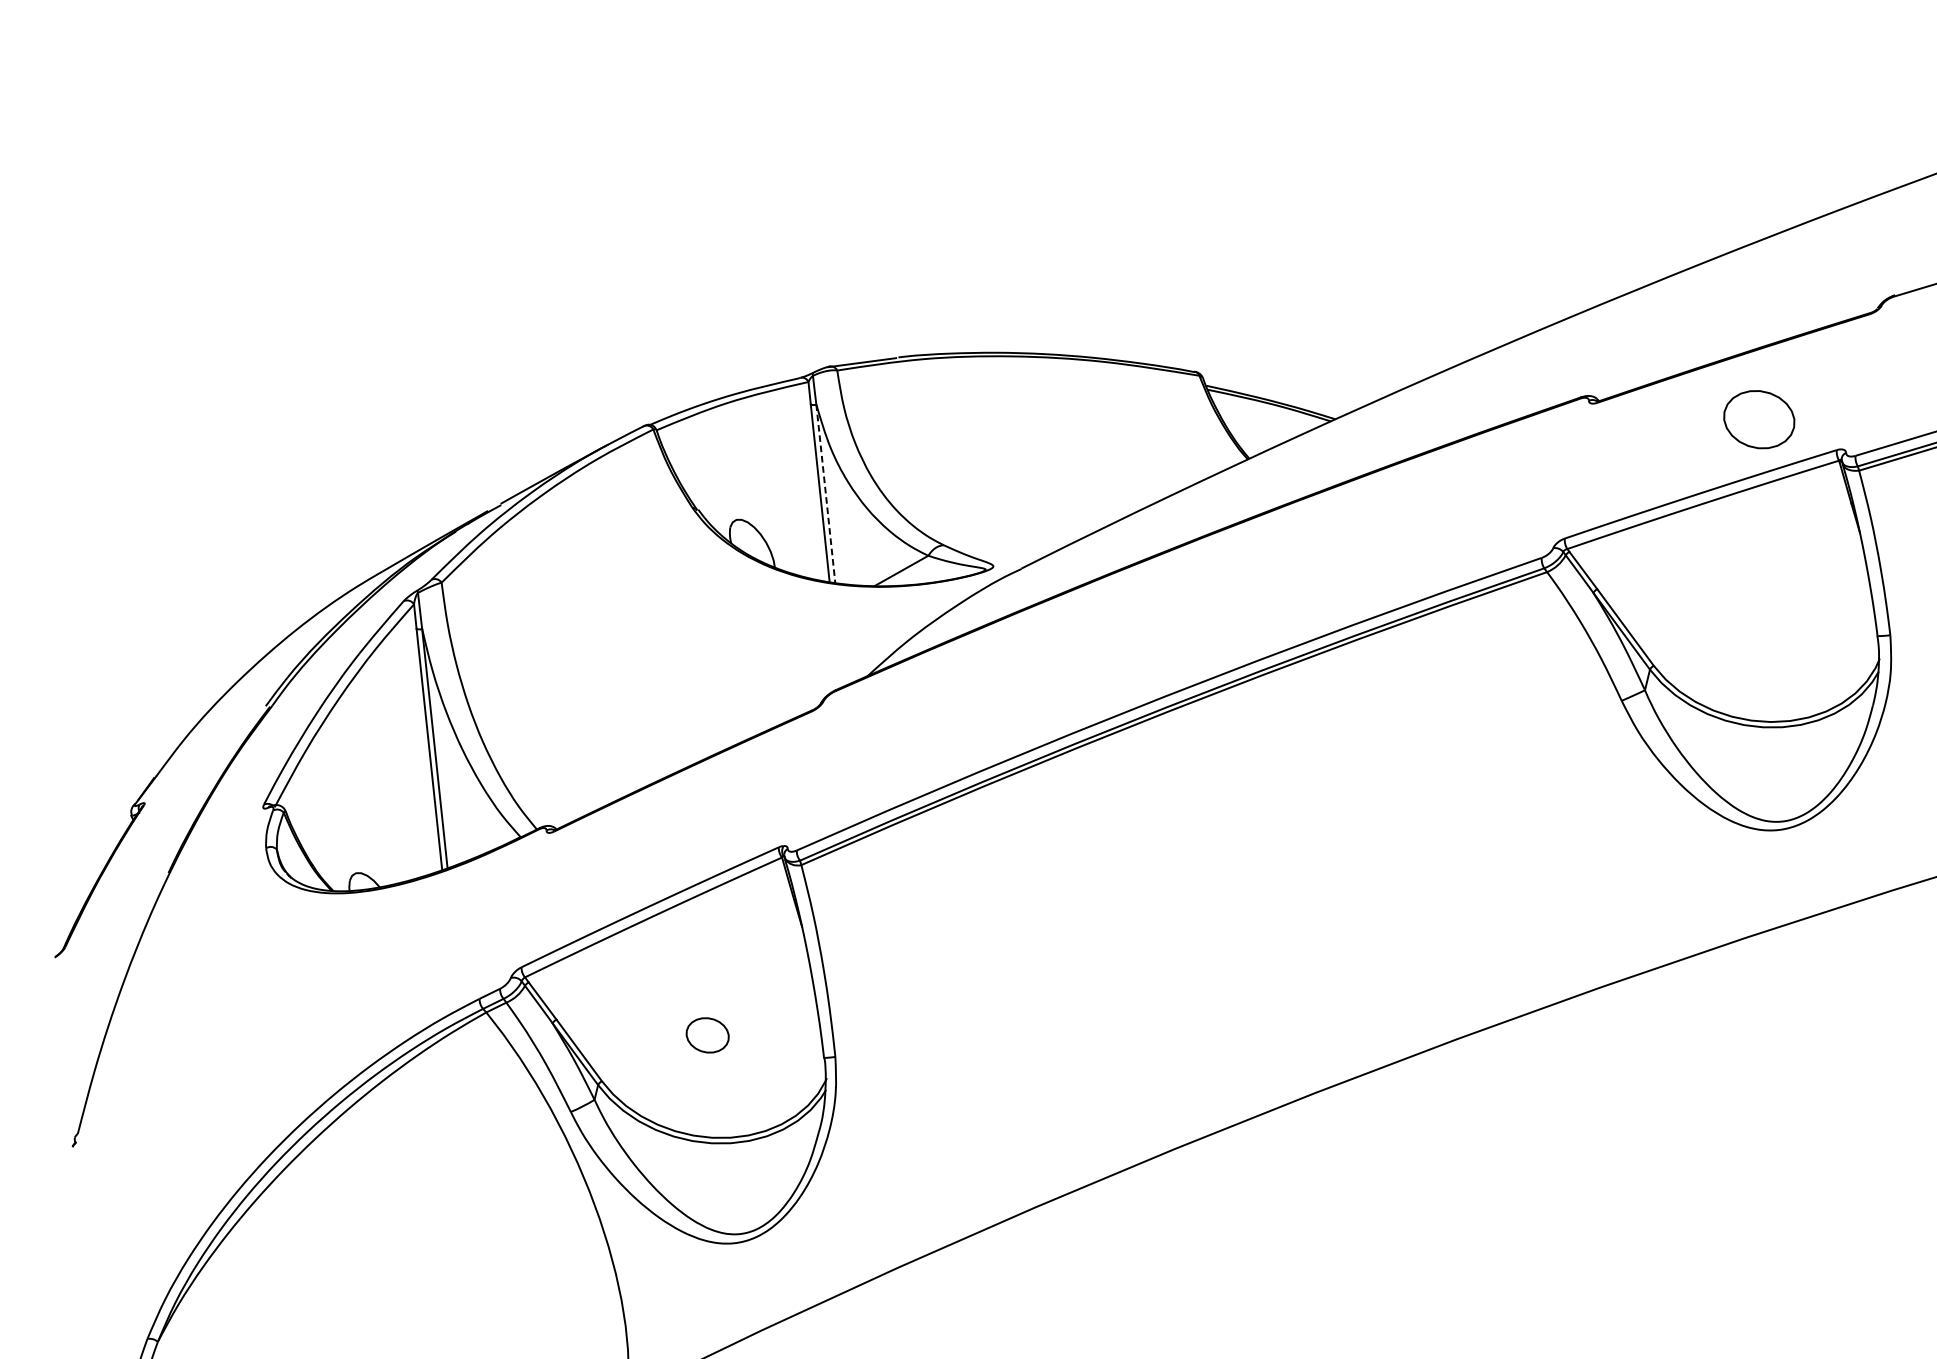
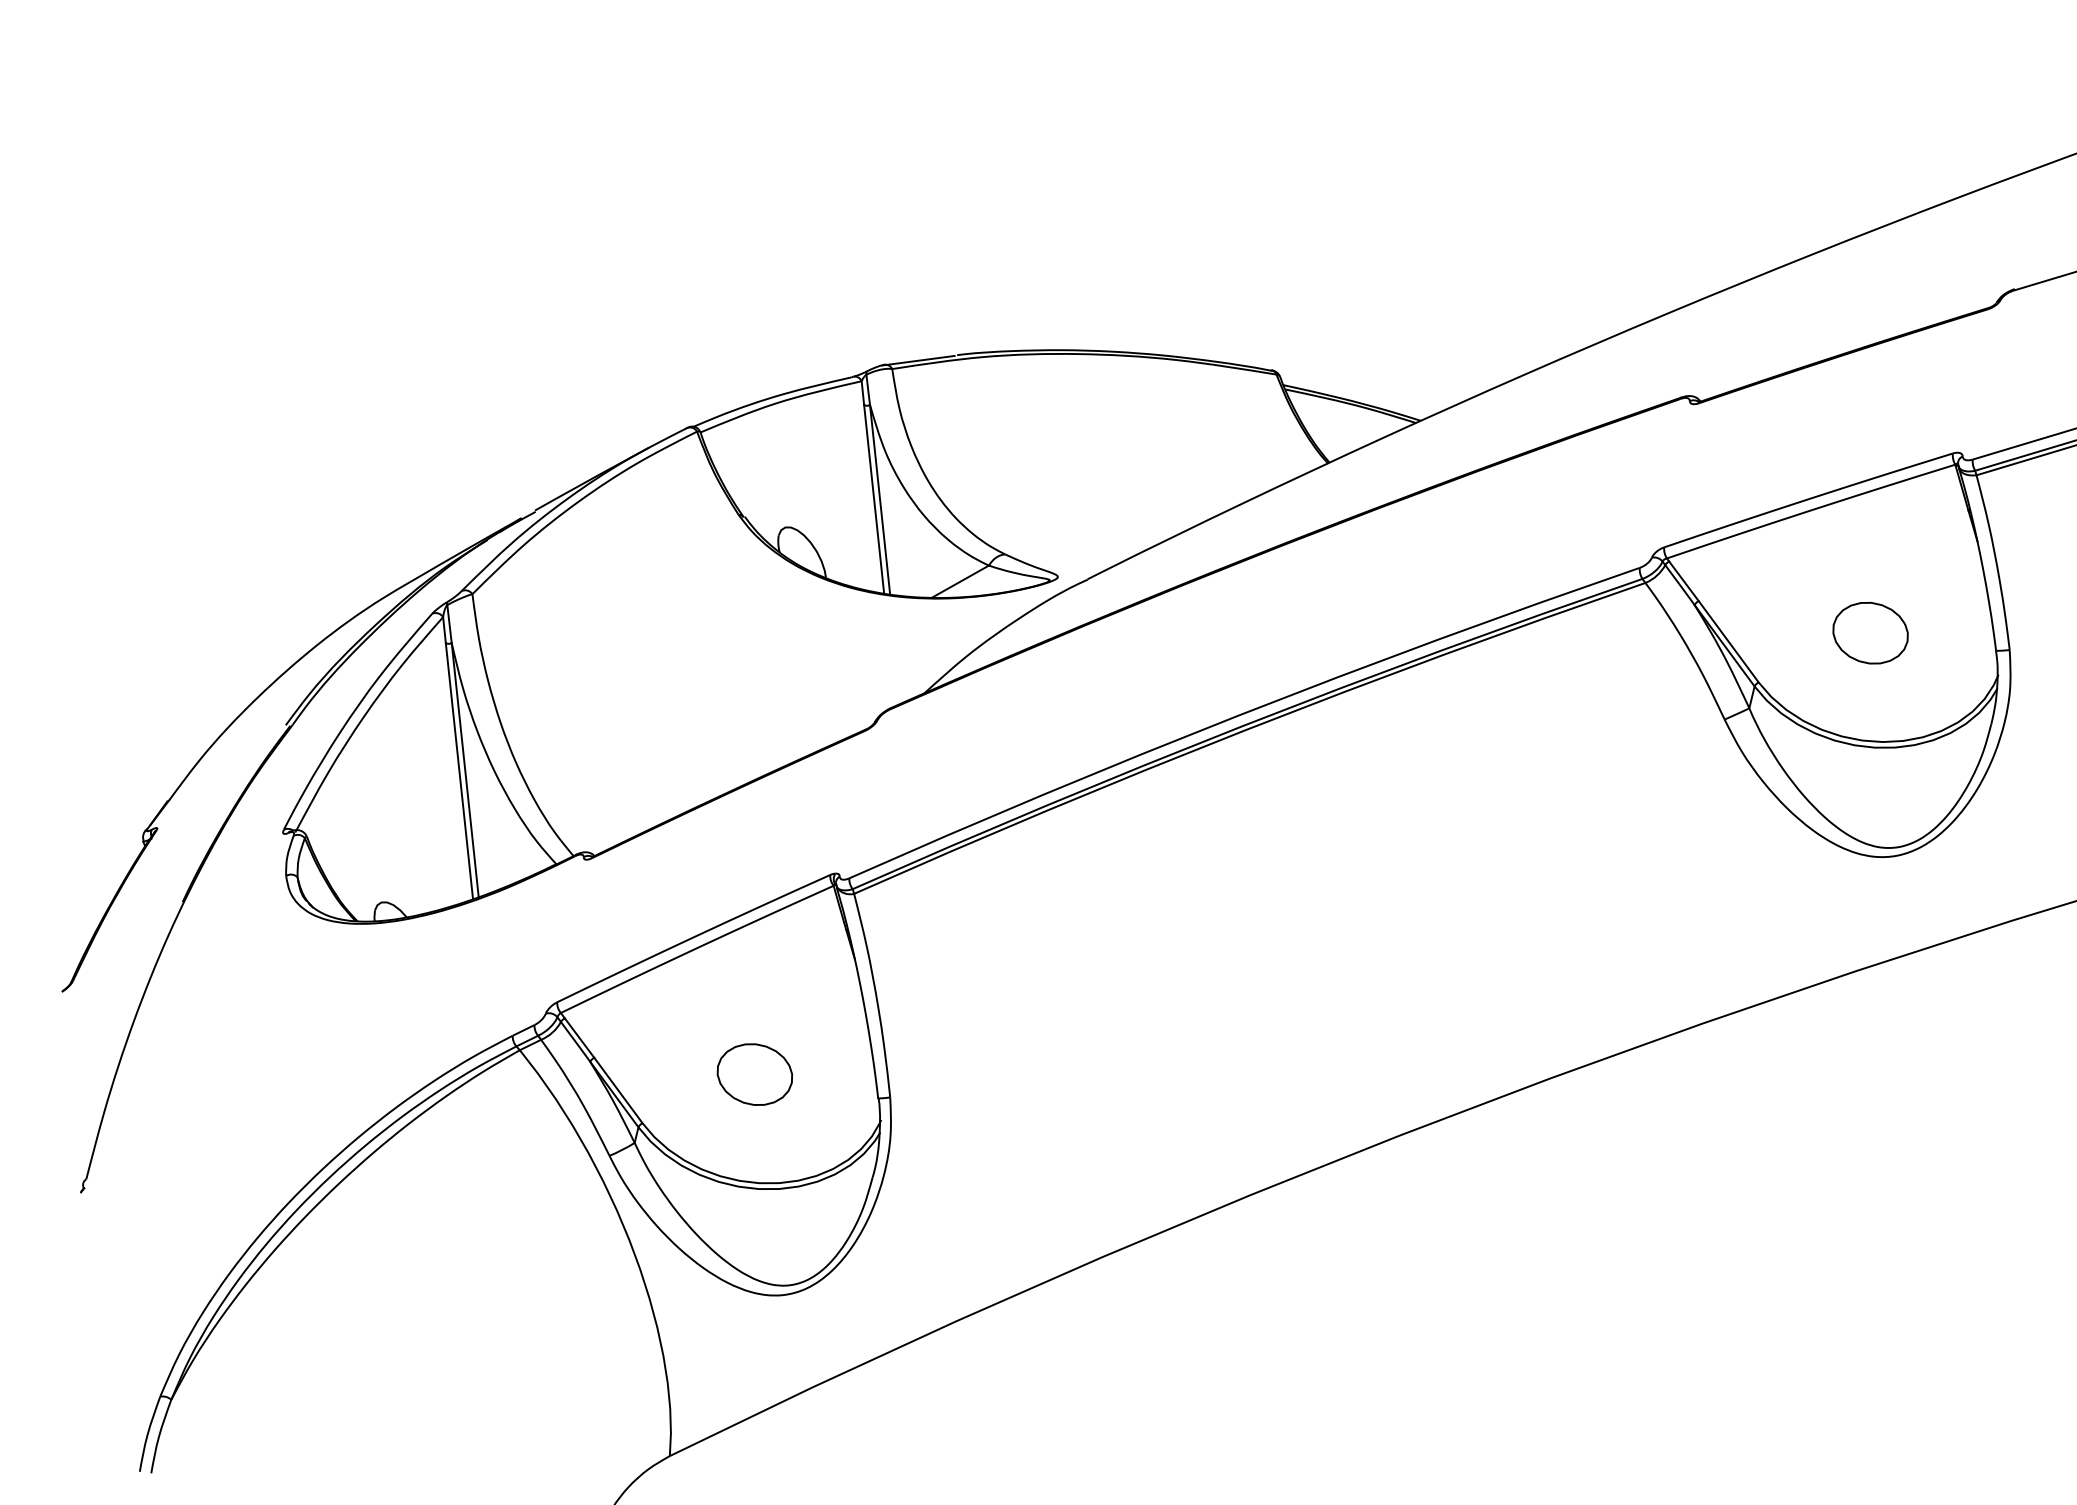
part: (1759, 419) -> (1870, 633), moved
line: (826, 494) -> (880, 500), dashed -> solid
part: (707, 1035) -> (754, 1074), size x1.67

